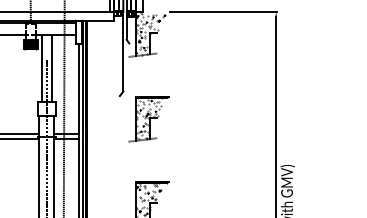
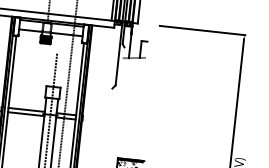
hatch: (150, 34) -> (142, 42), removed
line: (41, 68) -> (52, 59), removed
line: (52, 68) -> (61, 60), removed
part: (148, 119) -> (133, 109), removed

